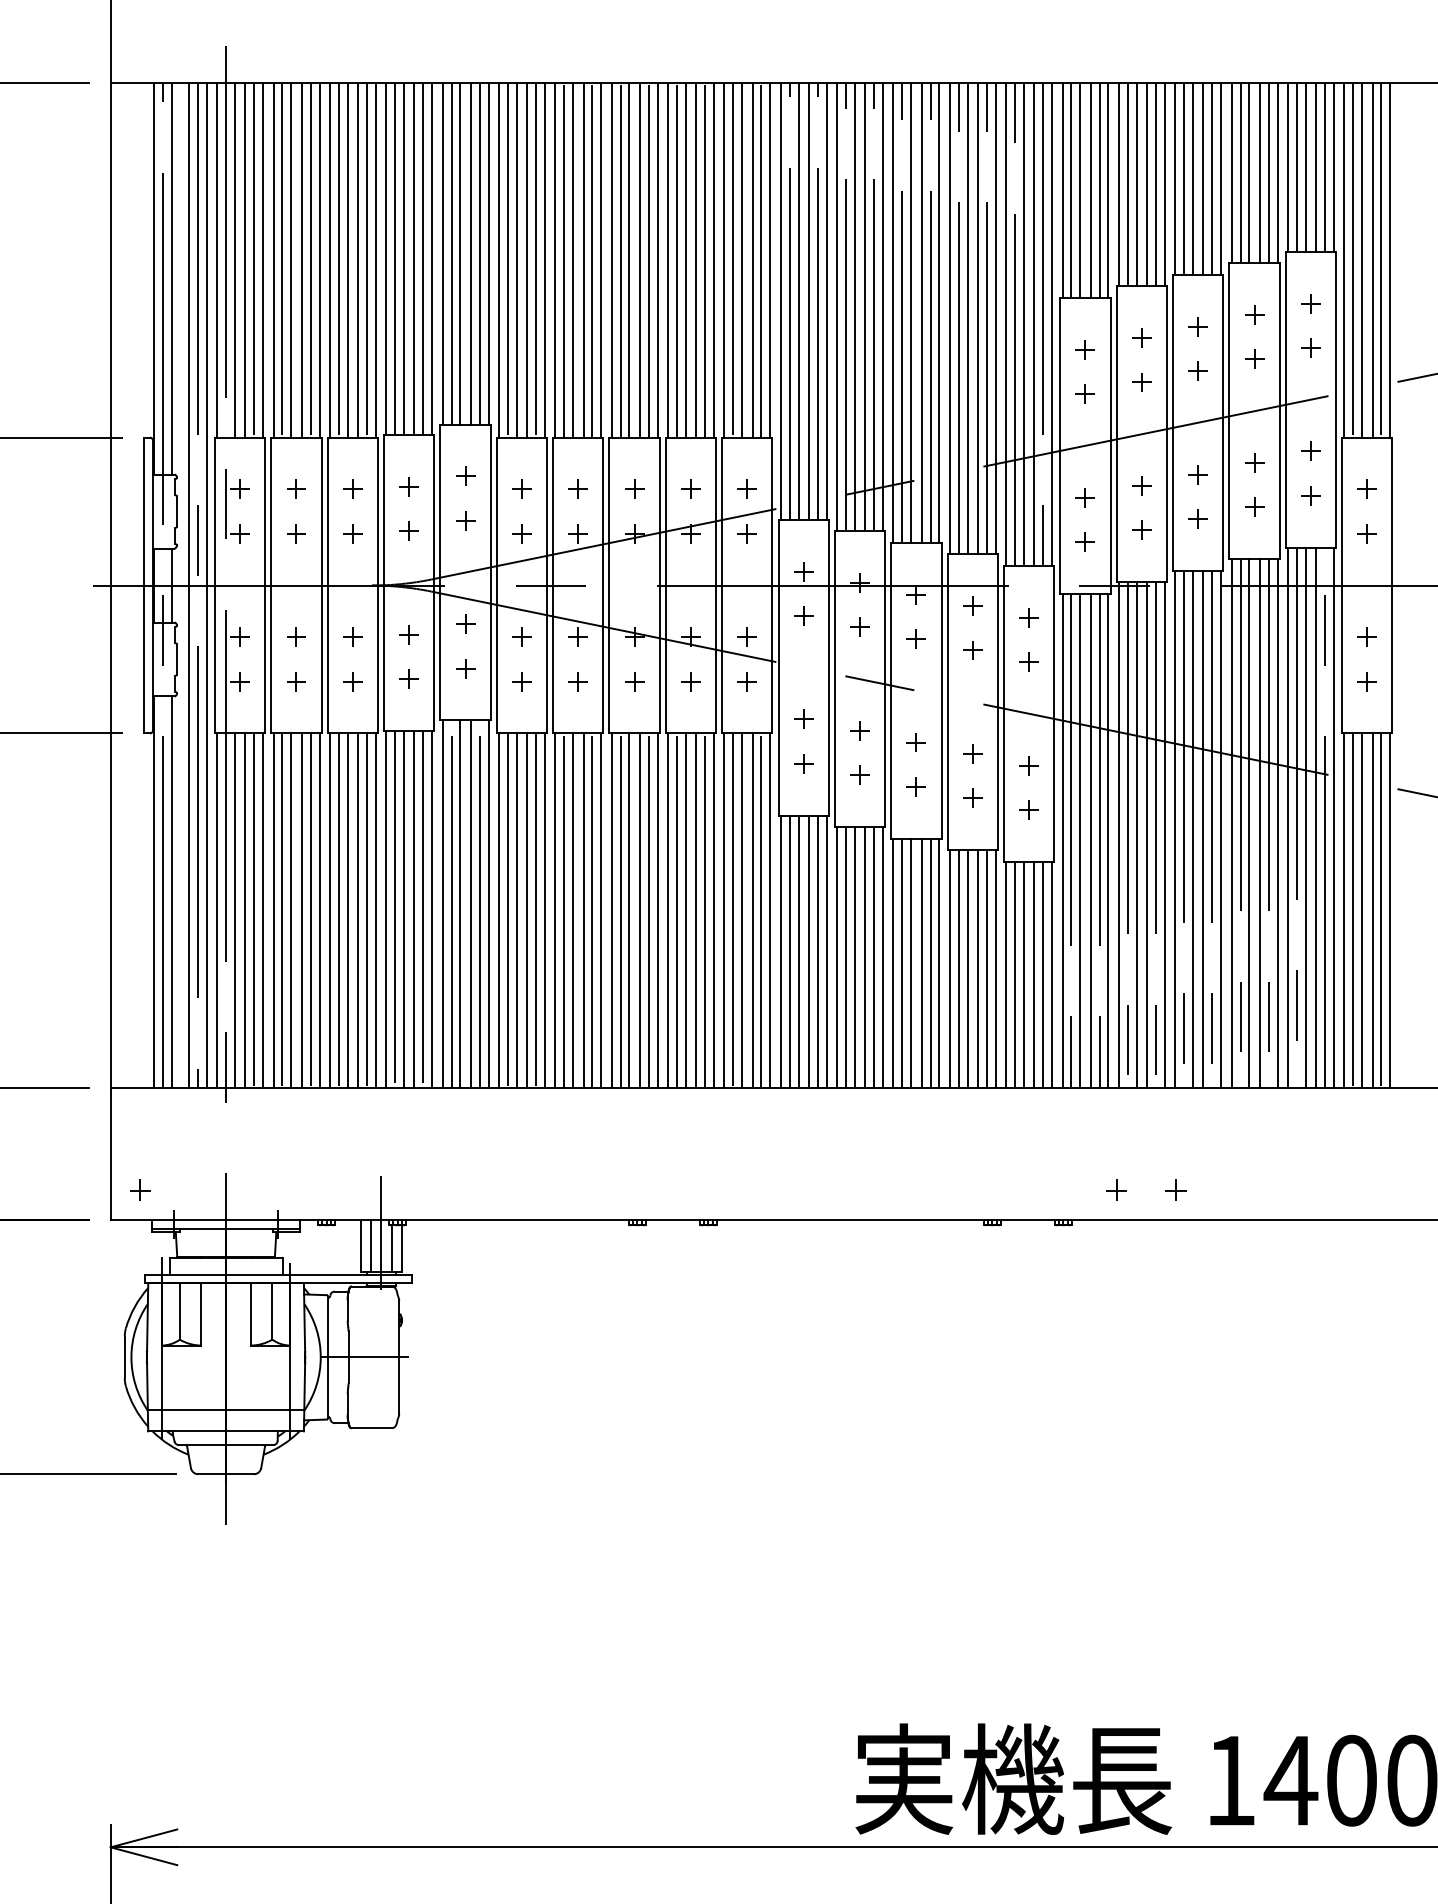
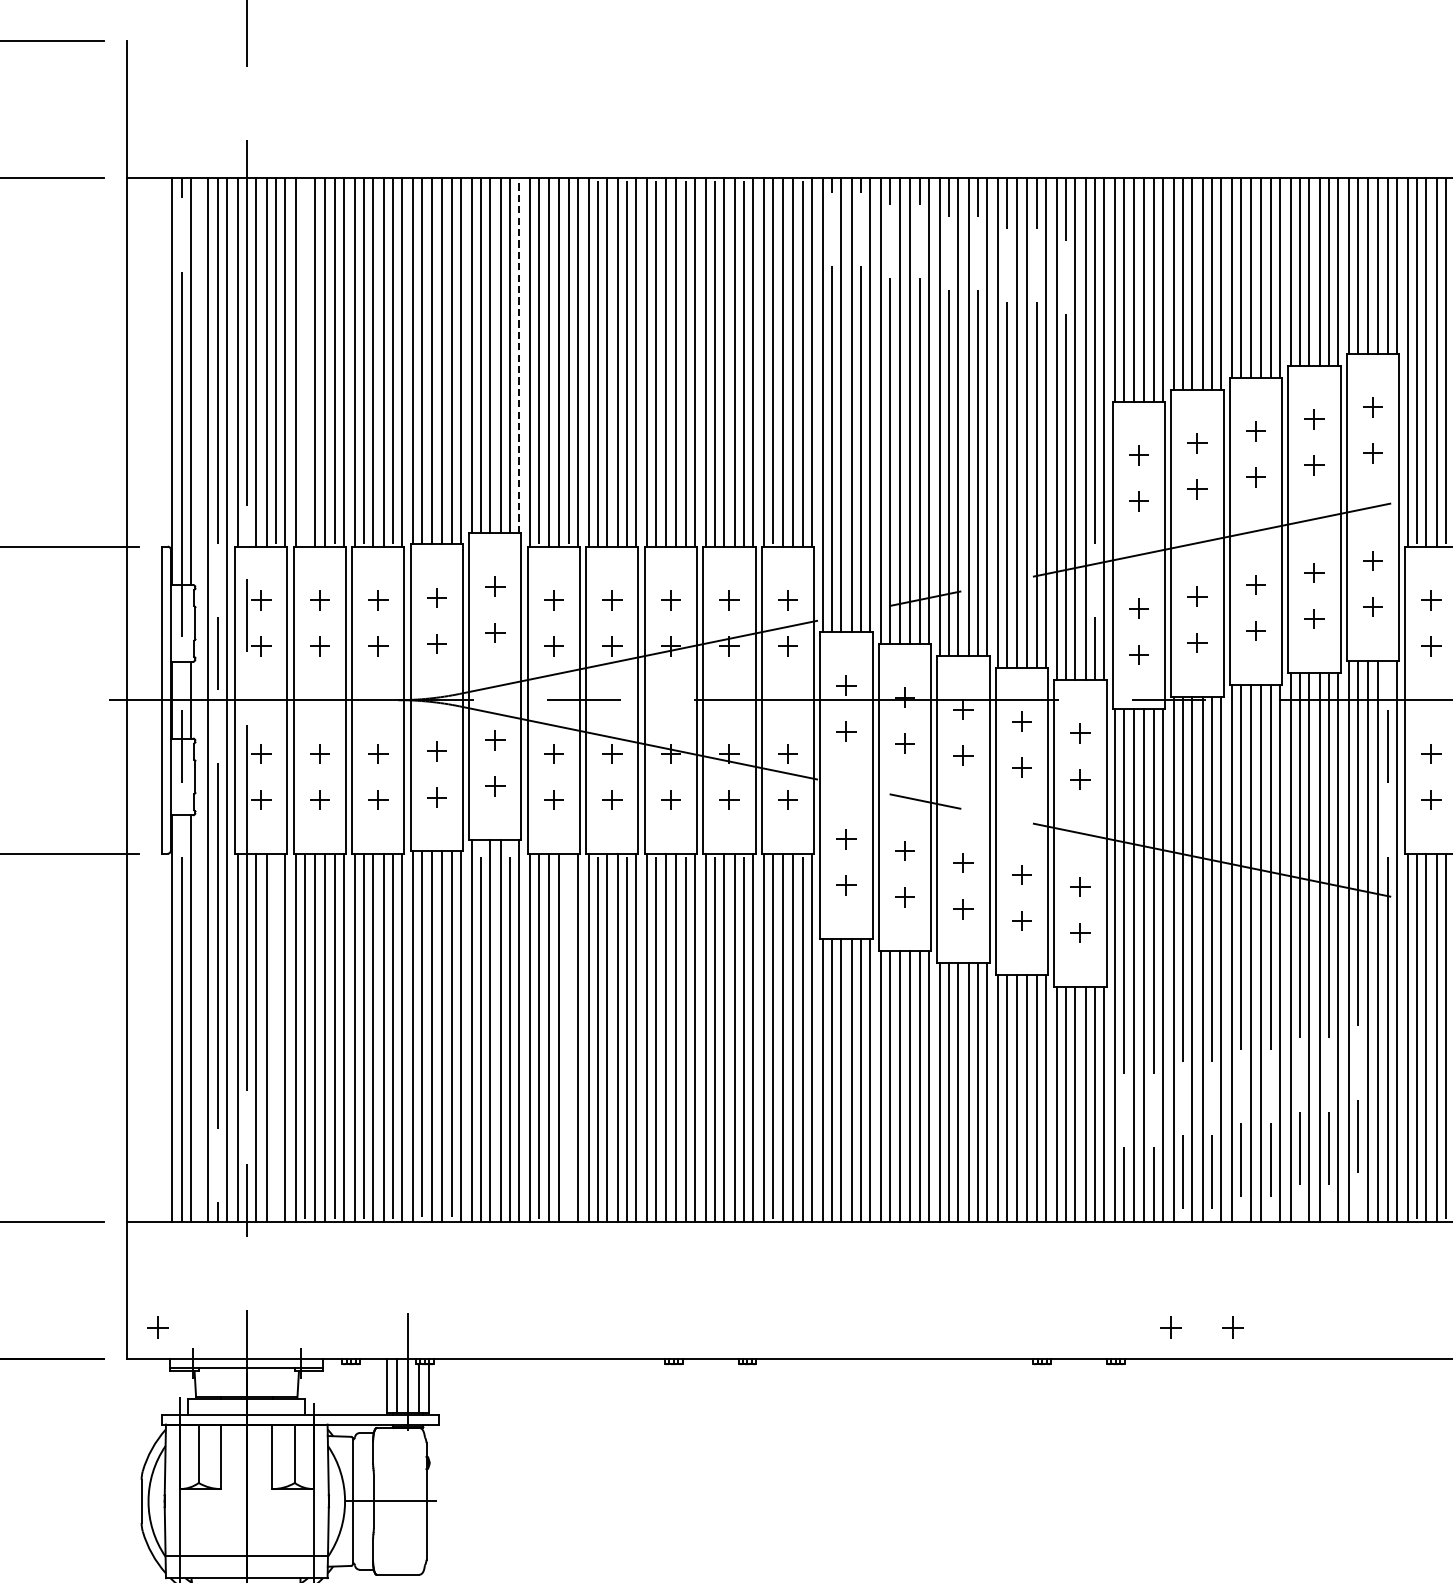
line: (488, 253) -> (519, 355), solid -> dashed
line: (282, 259) -> (305, 361), removed
line: (254, 910) -> (276, 1037), removed
line: (536, 910) -> (569, 1037), removed

